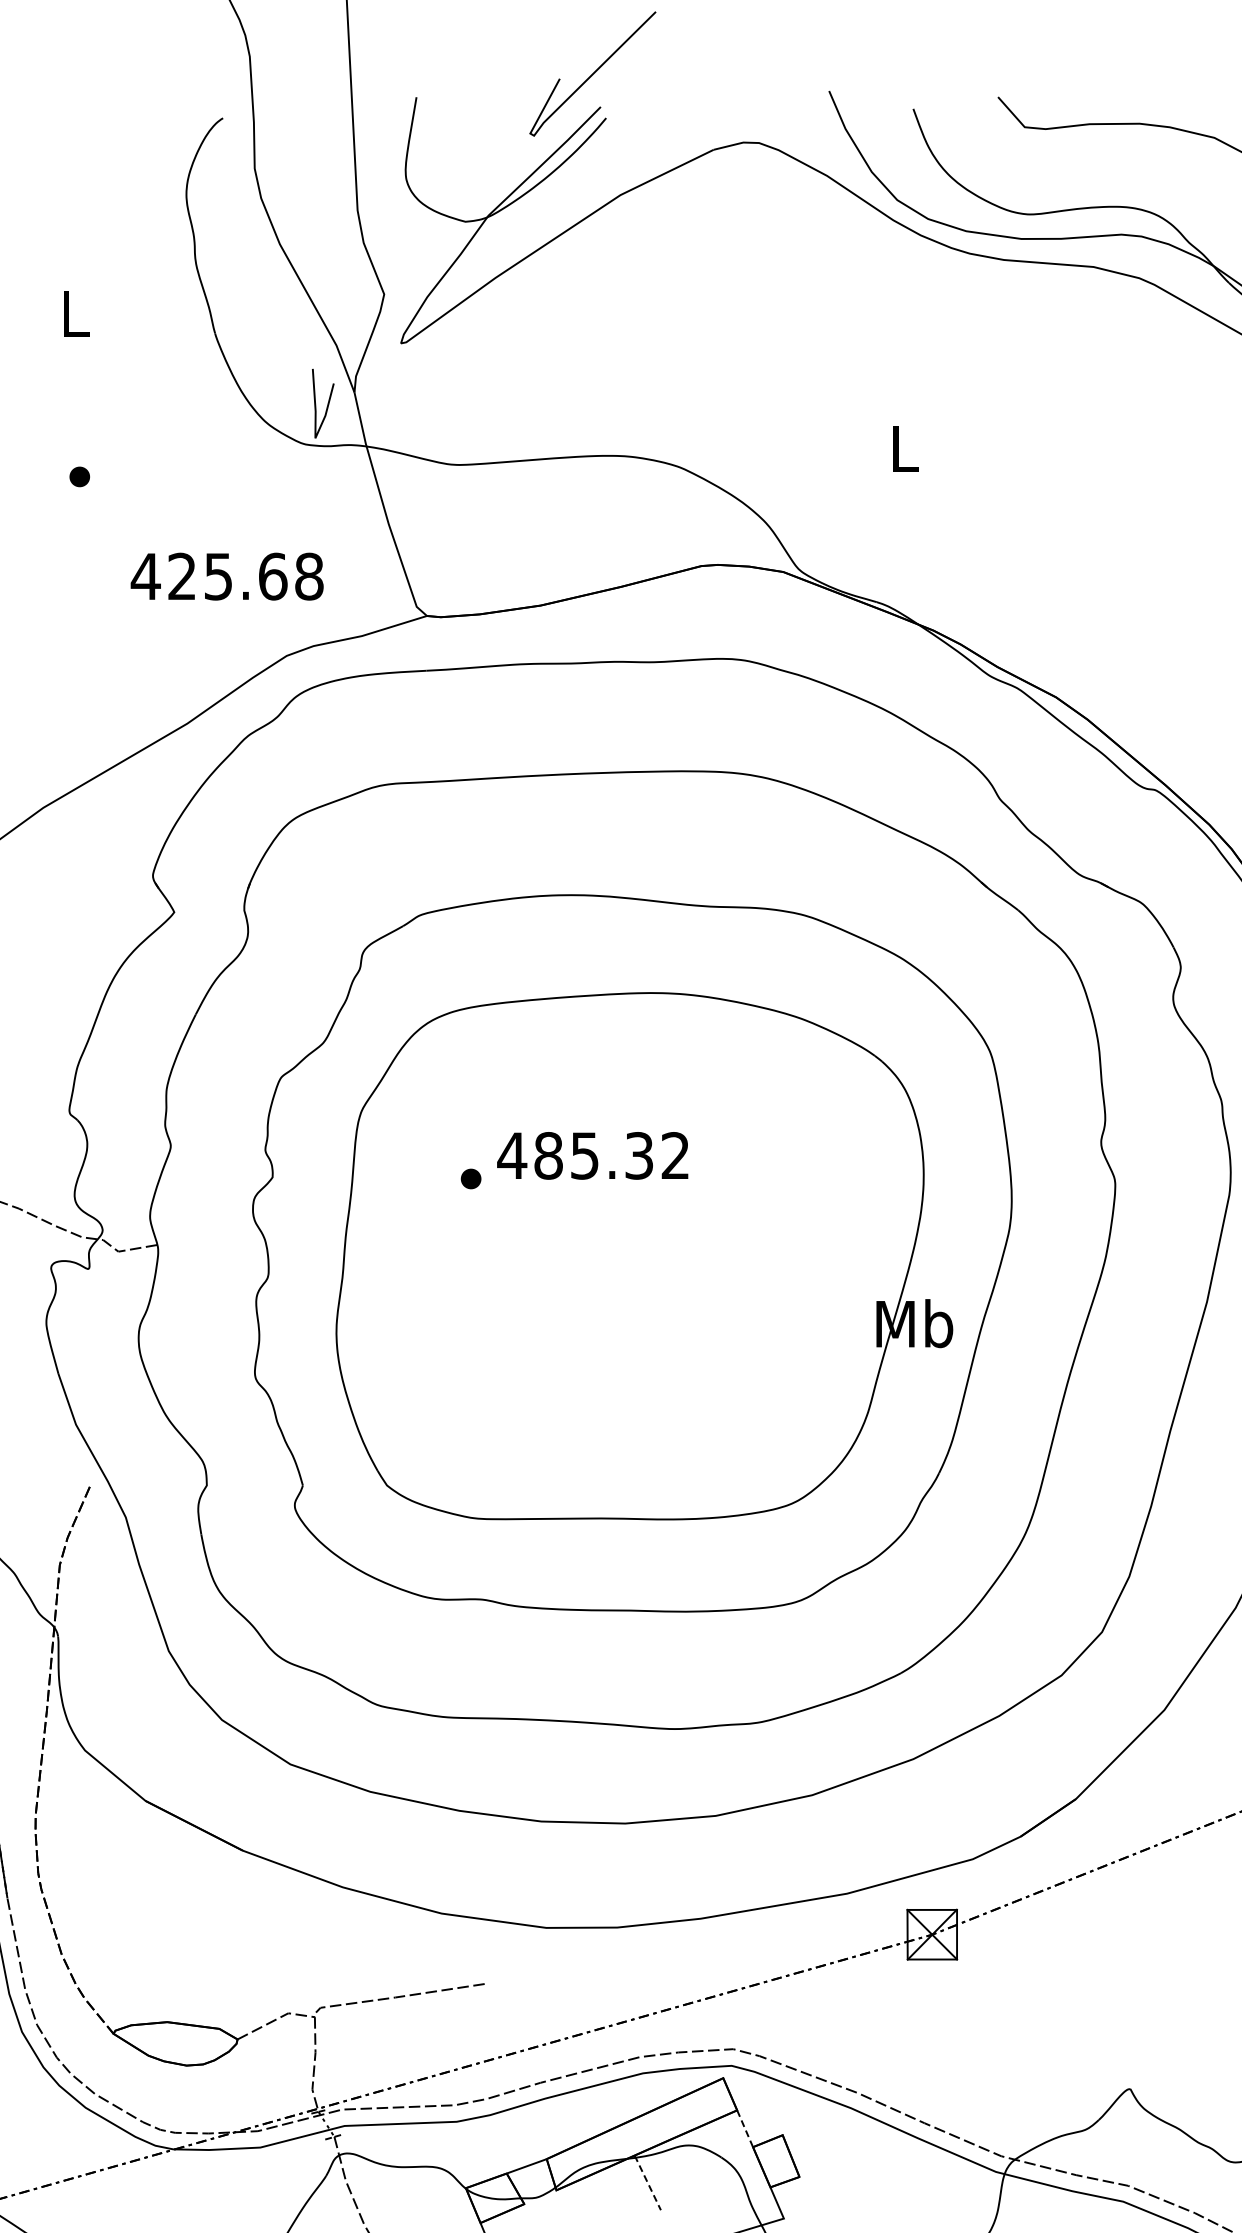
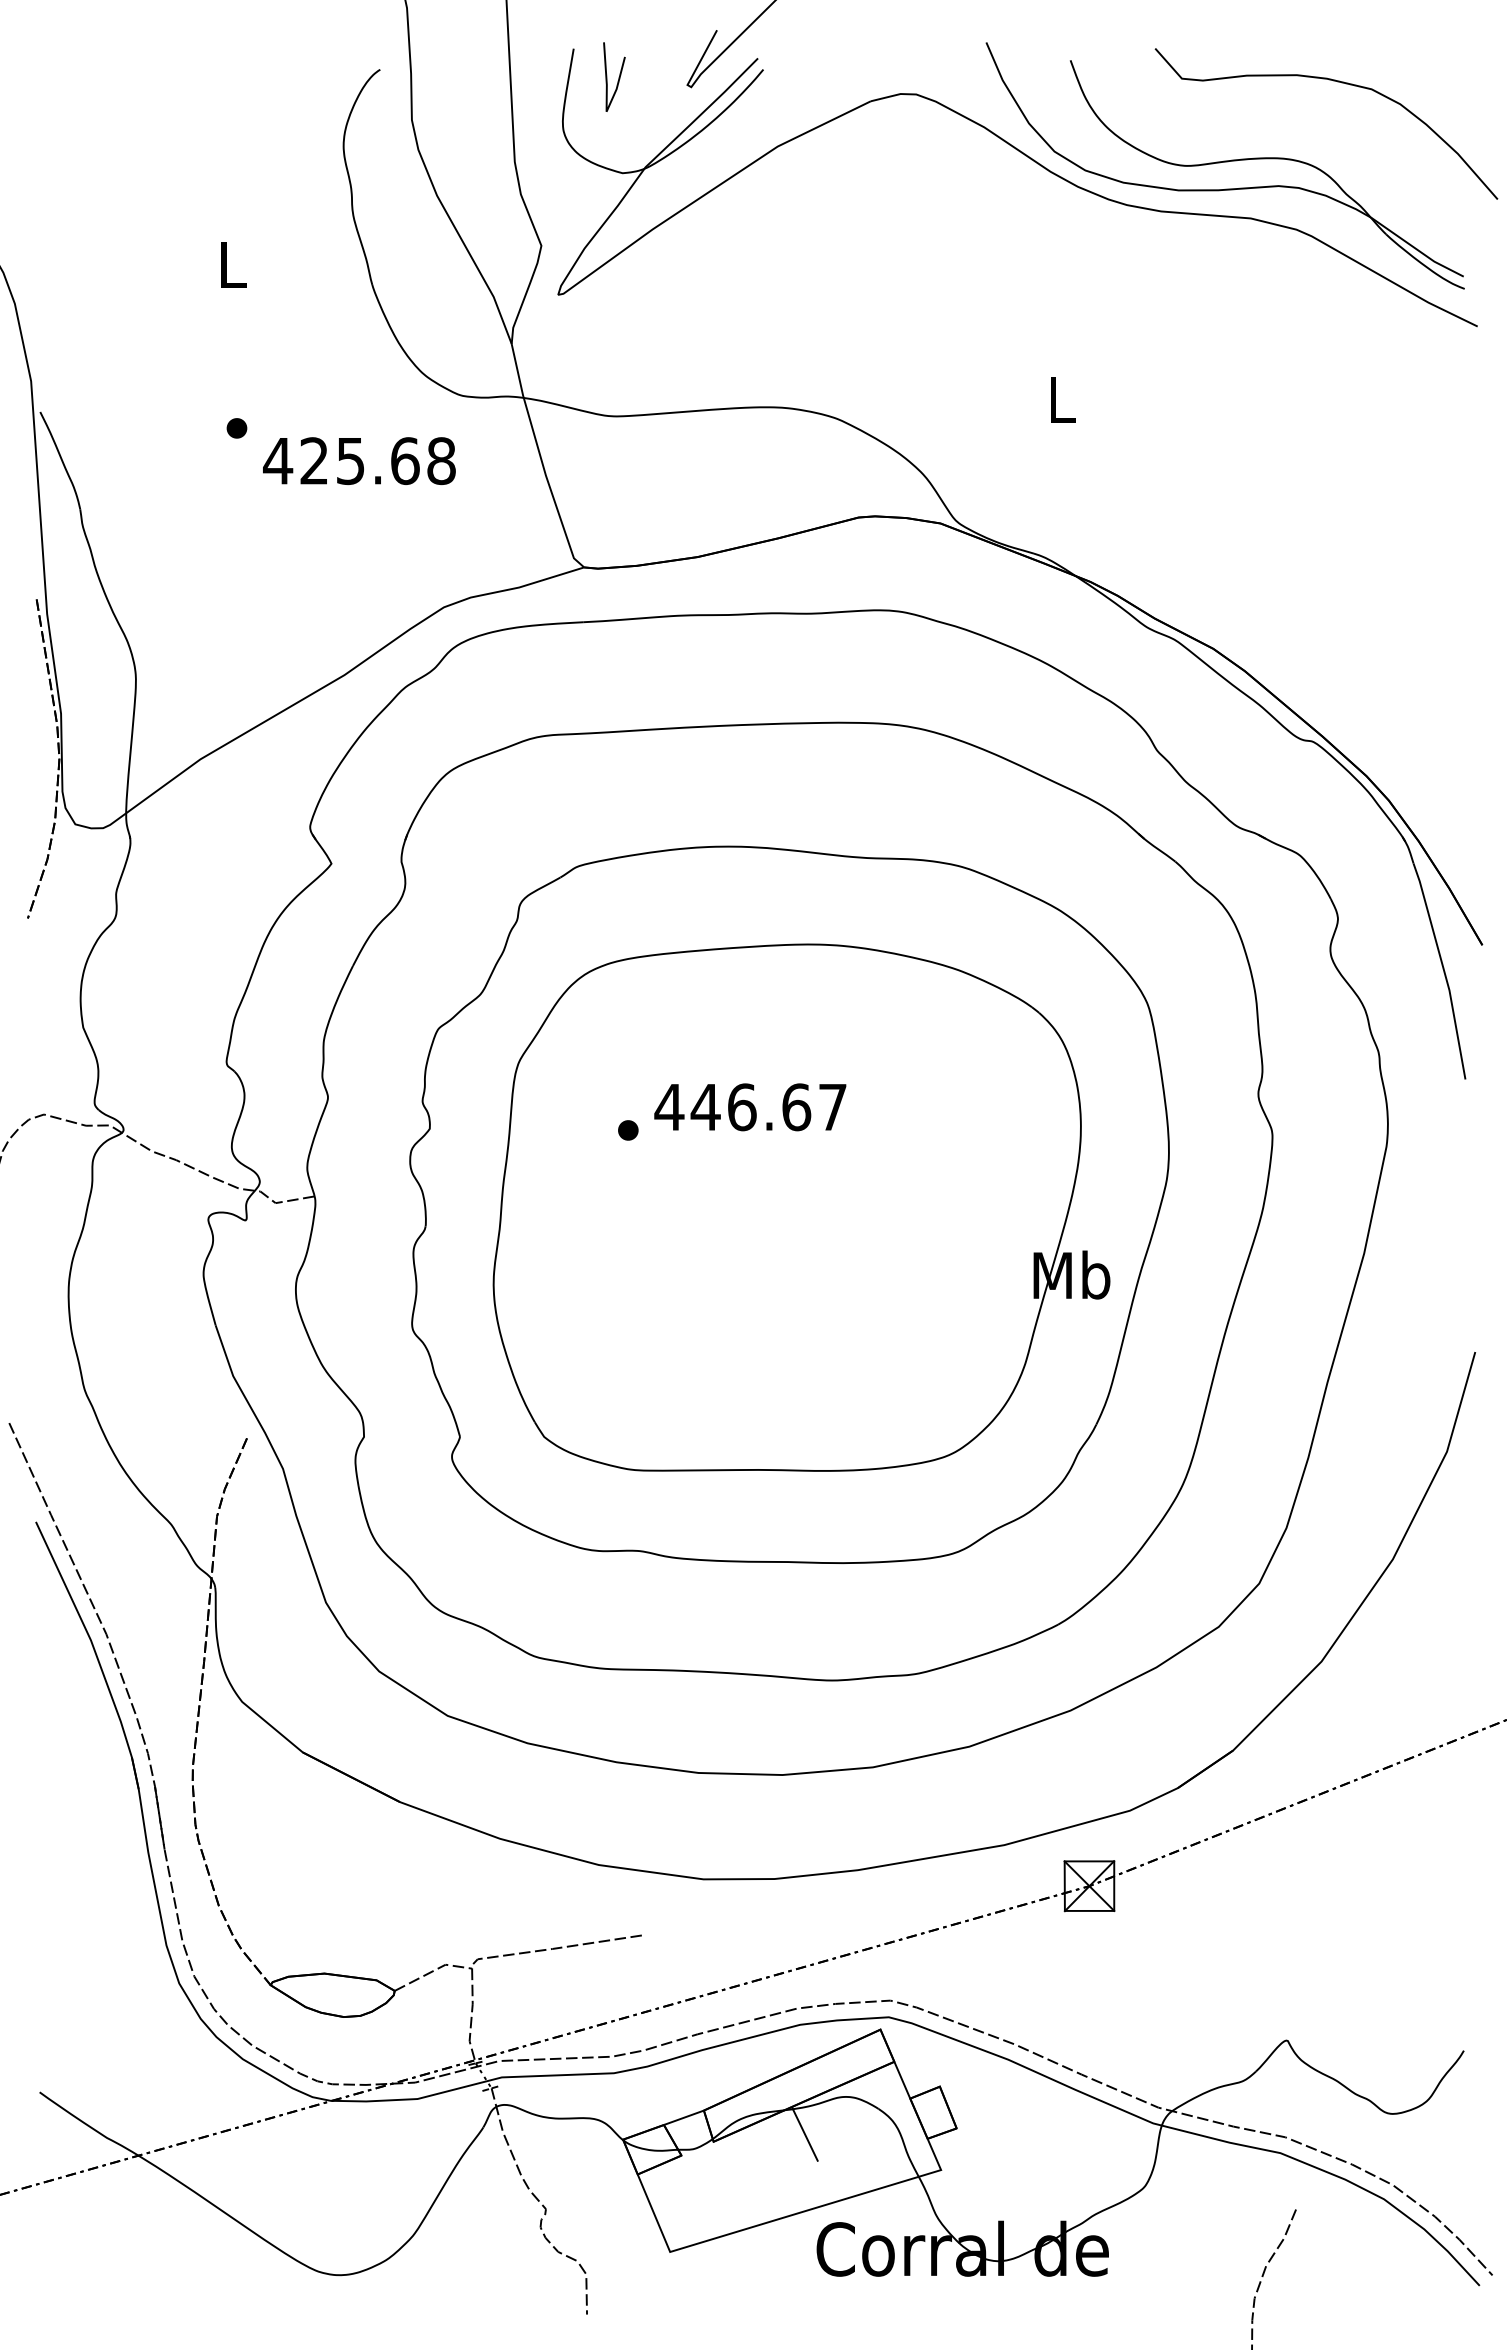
line: (327, 404) -> (618, 77), moved
text: (227, 576) -> (359, 460), moved
text: (611, 1156) -> (768, 1107), 485.32 -> 446.67
line: (745, 2129) -> (902, 2080), dashed -> solid
line: (648, 2183) -> (805, 2134), dashed -> solid

